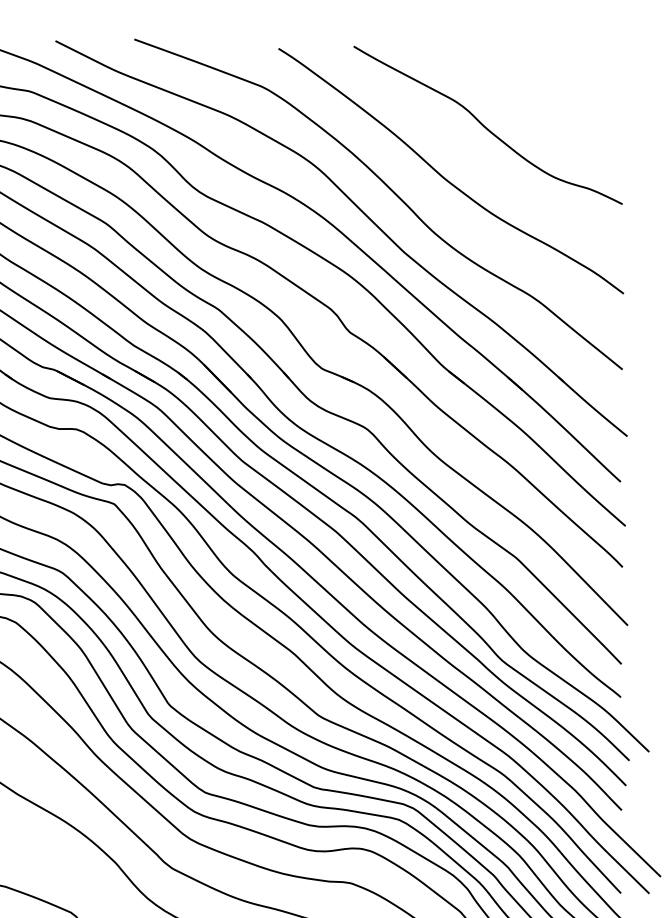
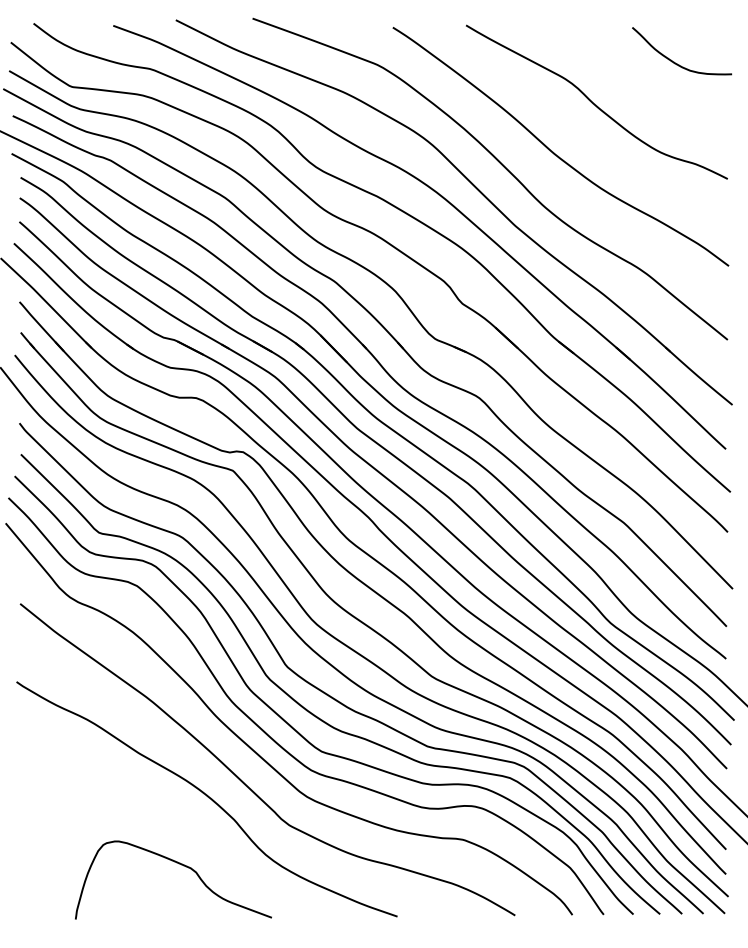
curve: (567, 83) -> (674, 61), added

